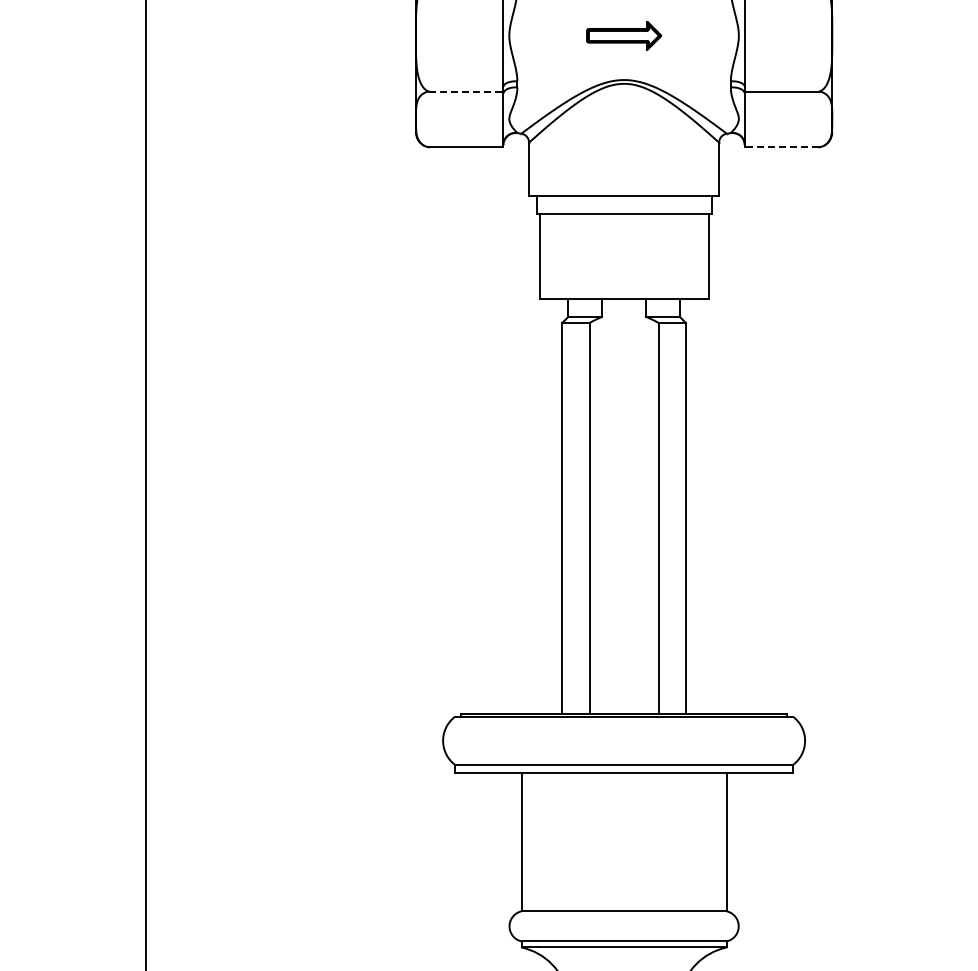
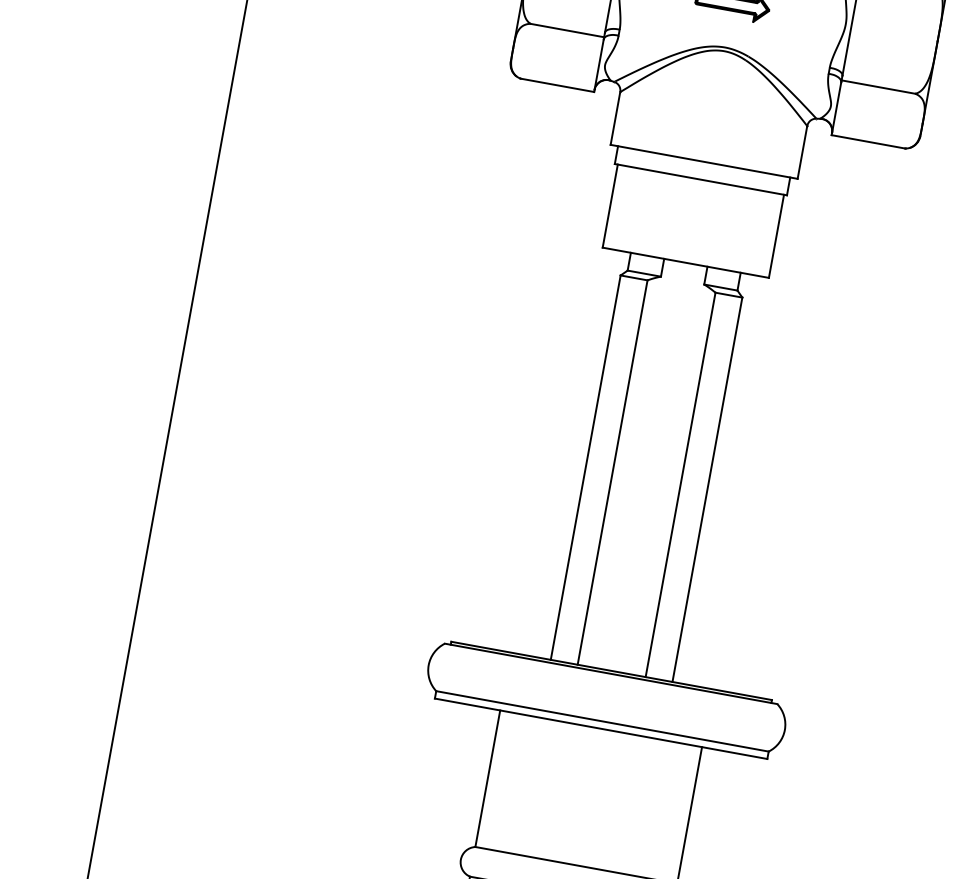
line: (466, 91) -> (567, 30), dashed -> solid
line: (781, 147) -> (867, 142), dashed -> solid

